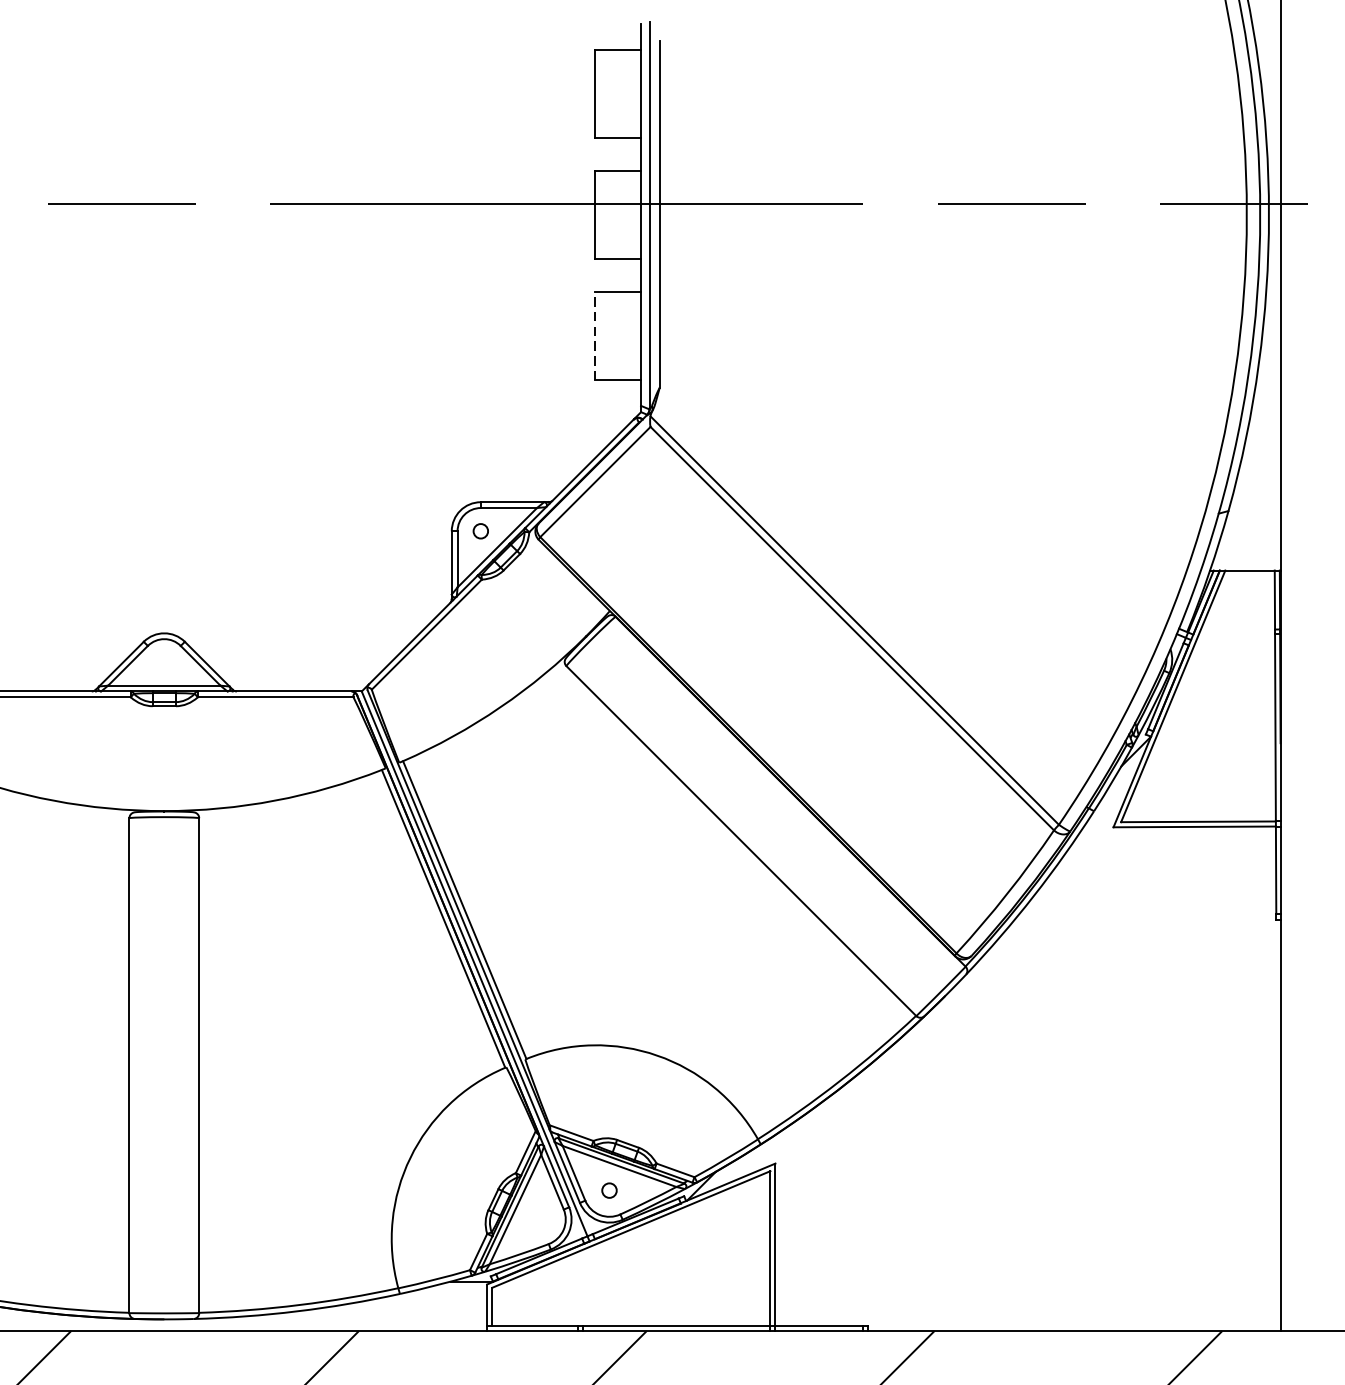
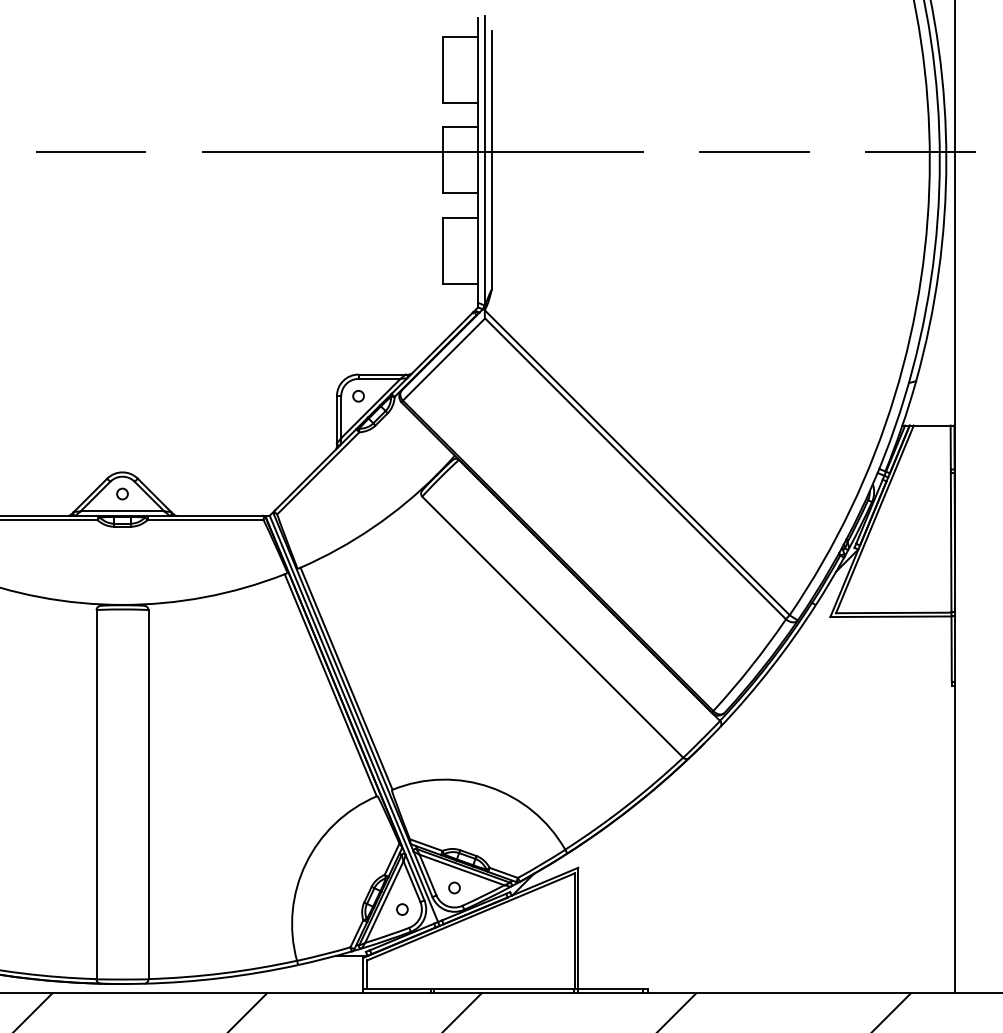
line: (594, 335) -> (443, 250), dashed -> solid
circle: (164, 661) -> (122, 493), added
circle: (539, 1219) -> (402, 909), added

